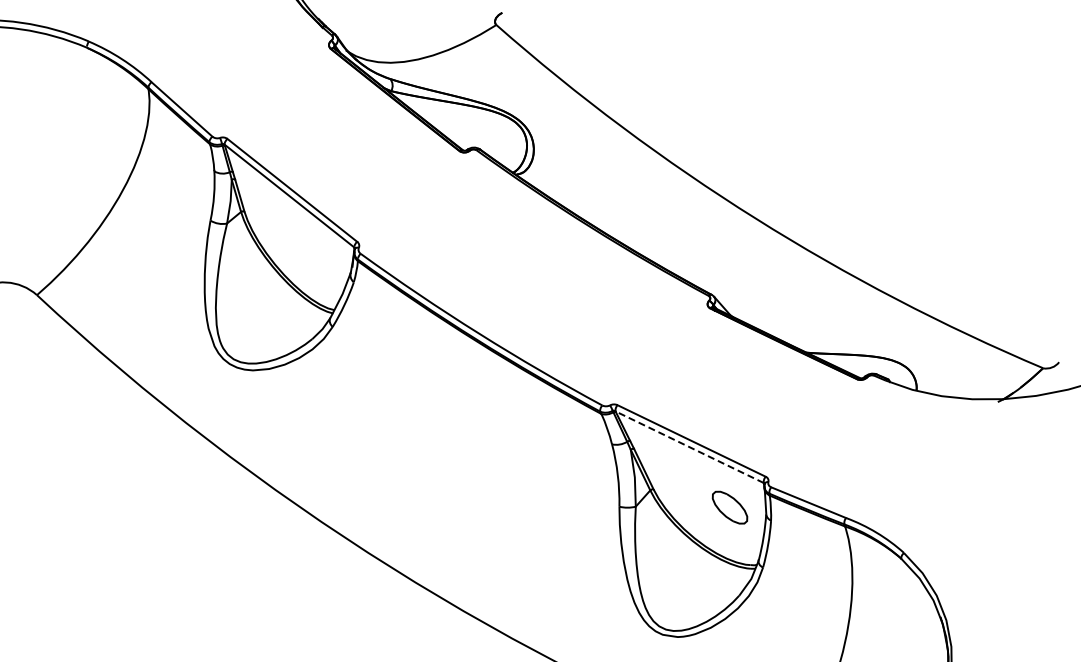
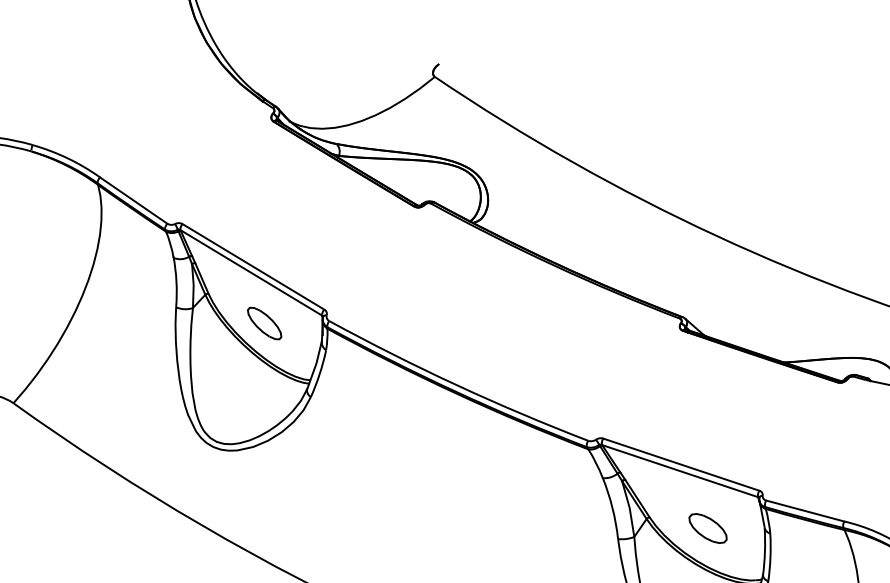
part: (295, 247) -> (263, 323), added
line: (689, 447) -> (680, 471), dashed -> solid
part: (729, 507) -> (707, 528), moved

